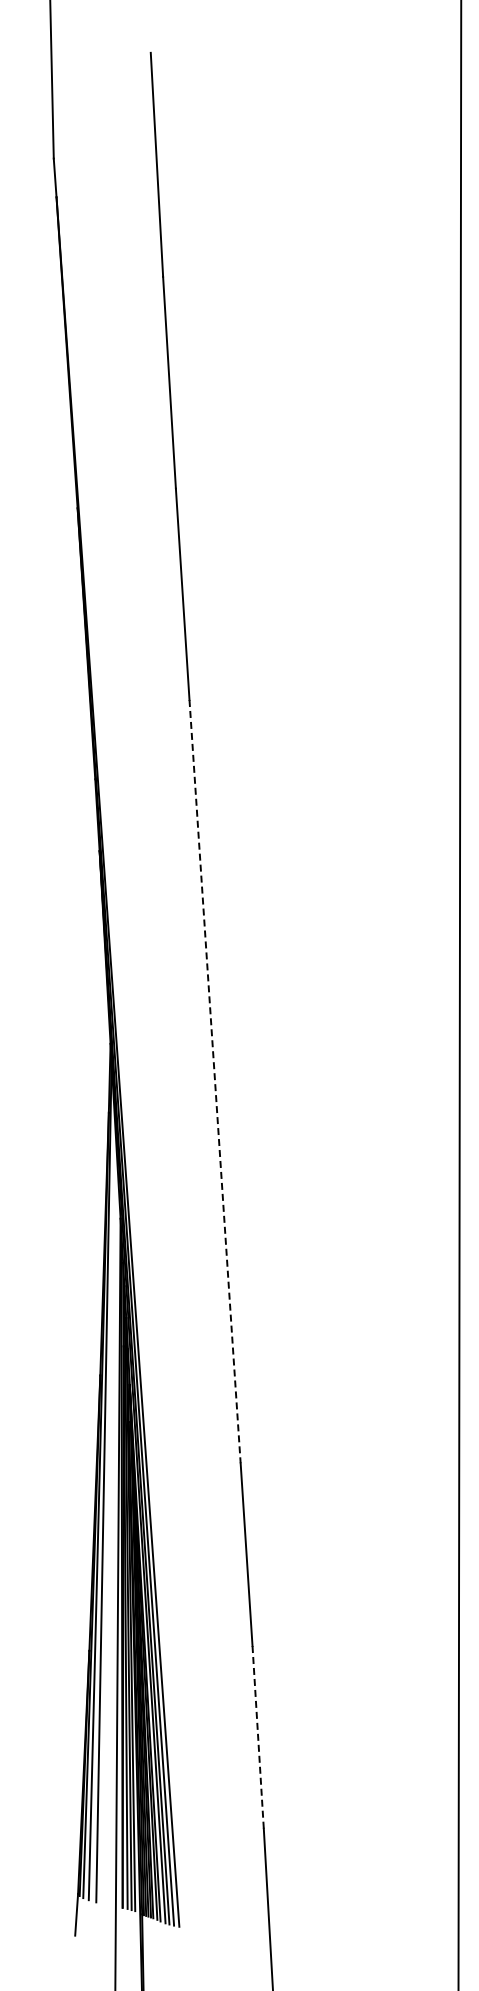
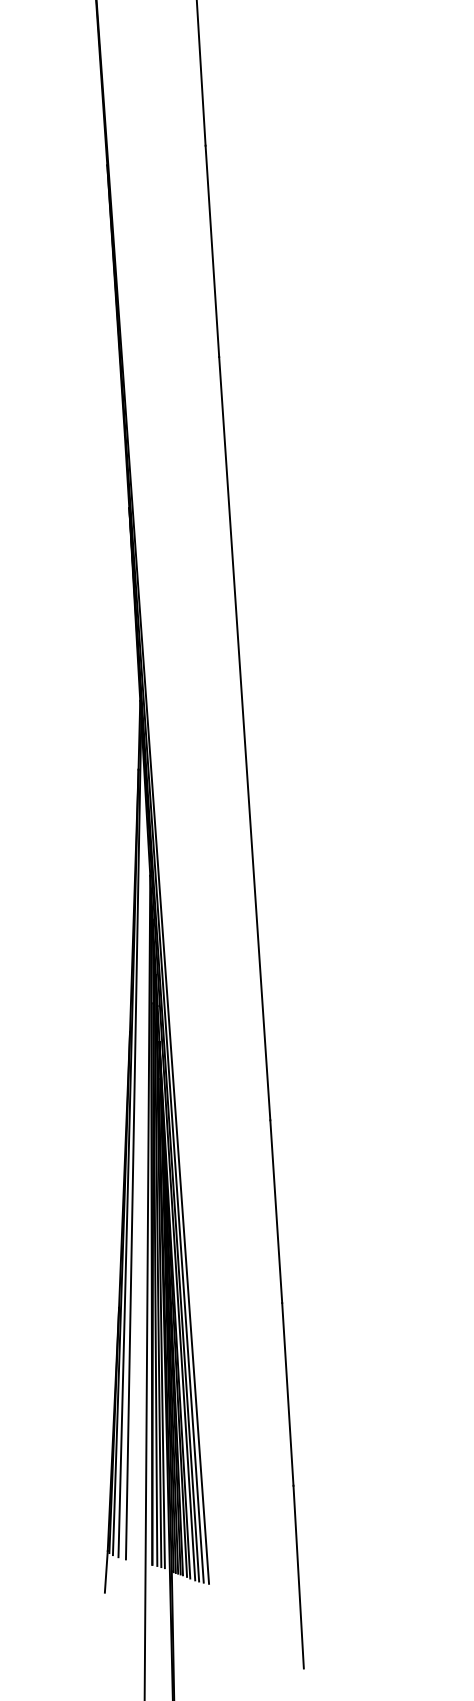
line: (215, 1081) -> (245, 738), dashed -> solid
line: (258, 1737) -> (288, 1394), dashed -> solid

